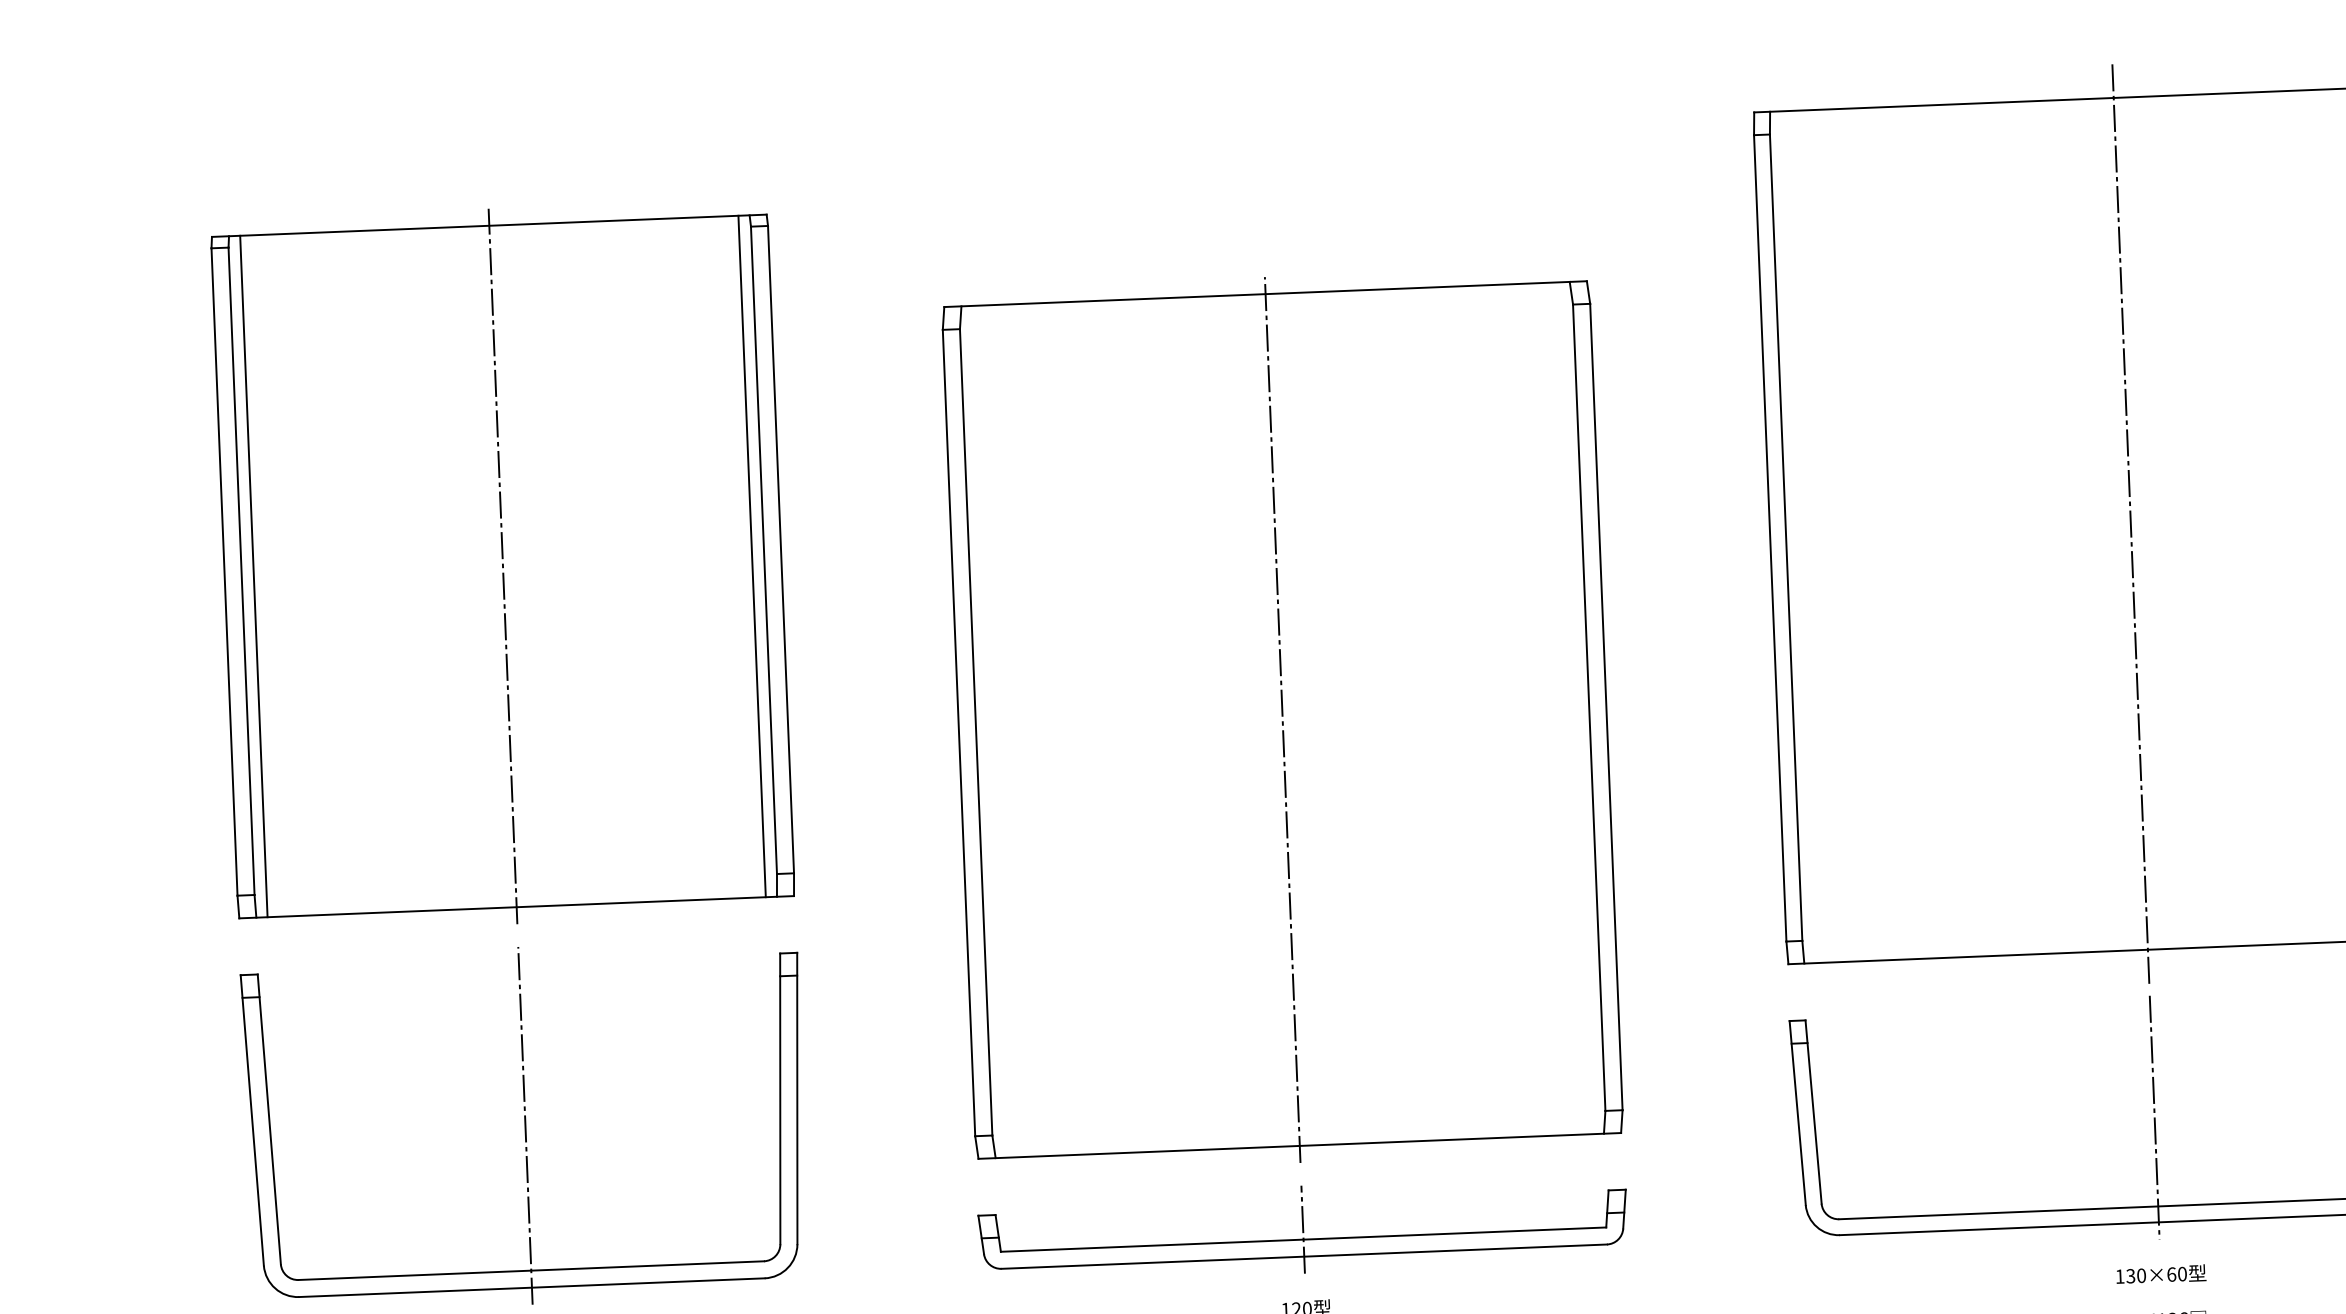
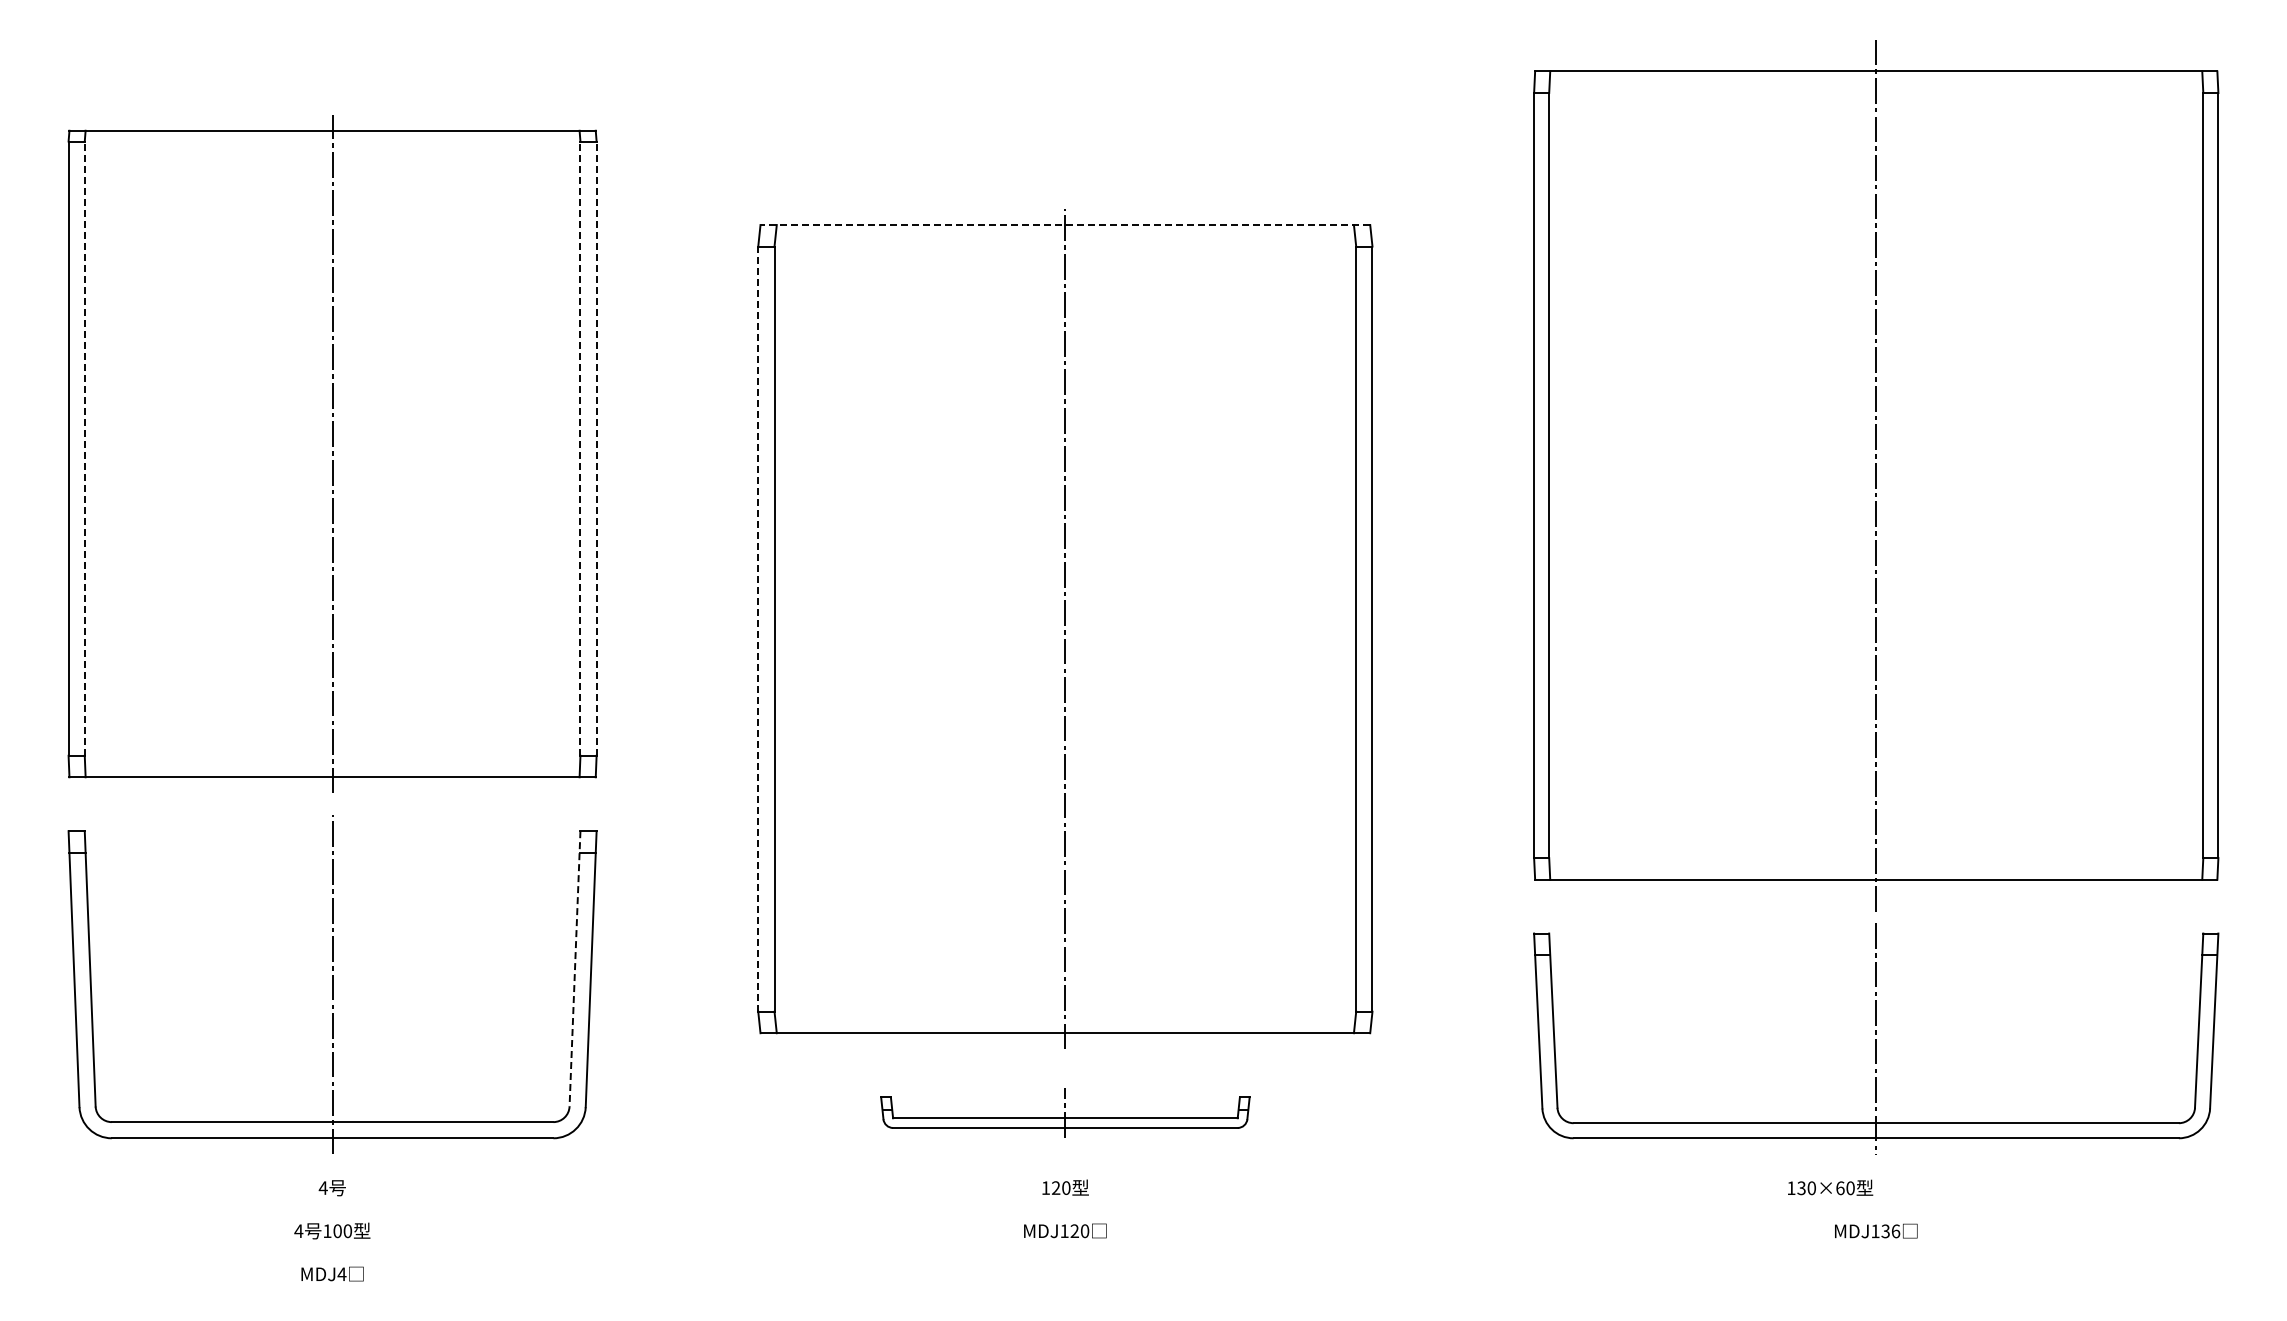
line: (1265, 294) -> (1065, 225), solid -> dashed
line: (780, 549) -> (596, 448), solid -> dashed
line: (764, 550) -> (580, 448), solid -> dashed
line: (751, 555) -> (568, 453), removed
line: (241, 571) -> (84, 448), solid -> dashed
line: (254, 575) -> (96, 453), removed
line: (959, 733) -> (758, 629), solid -> dashed
line: (780, 1098) -> (575, 968), solid -> dashed
part: (1303, 1229) -> (1065, 1112), size x0.6
text: (2161, 1274) -> (1830, 1187), moved

